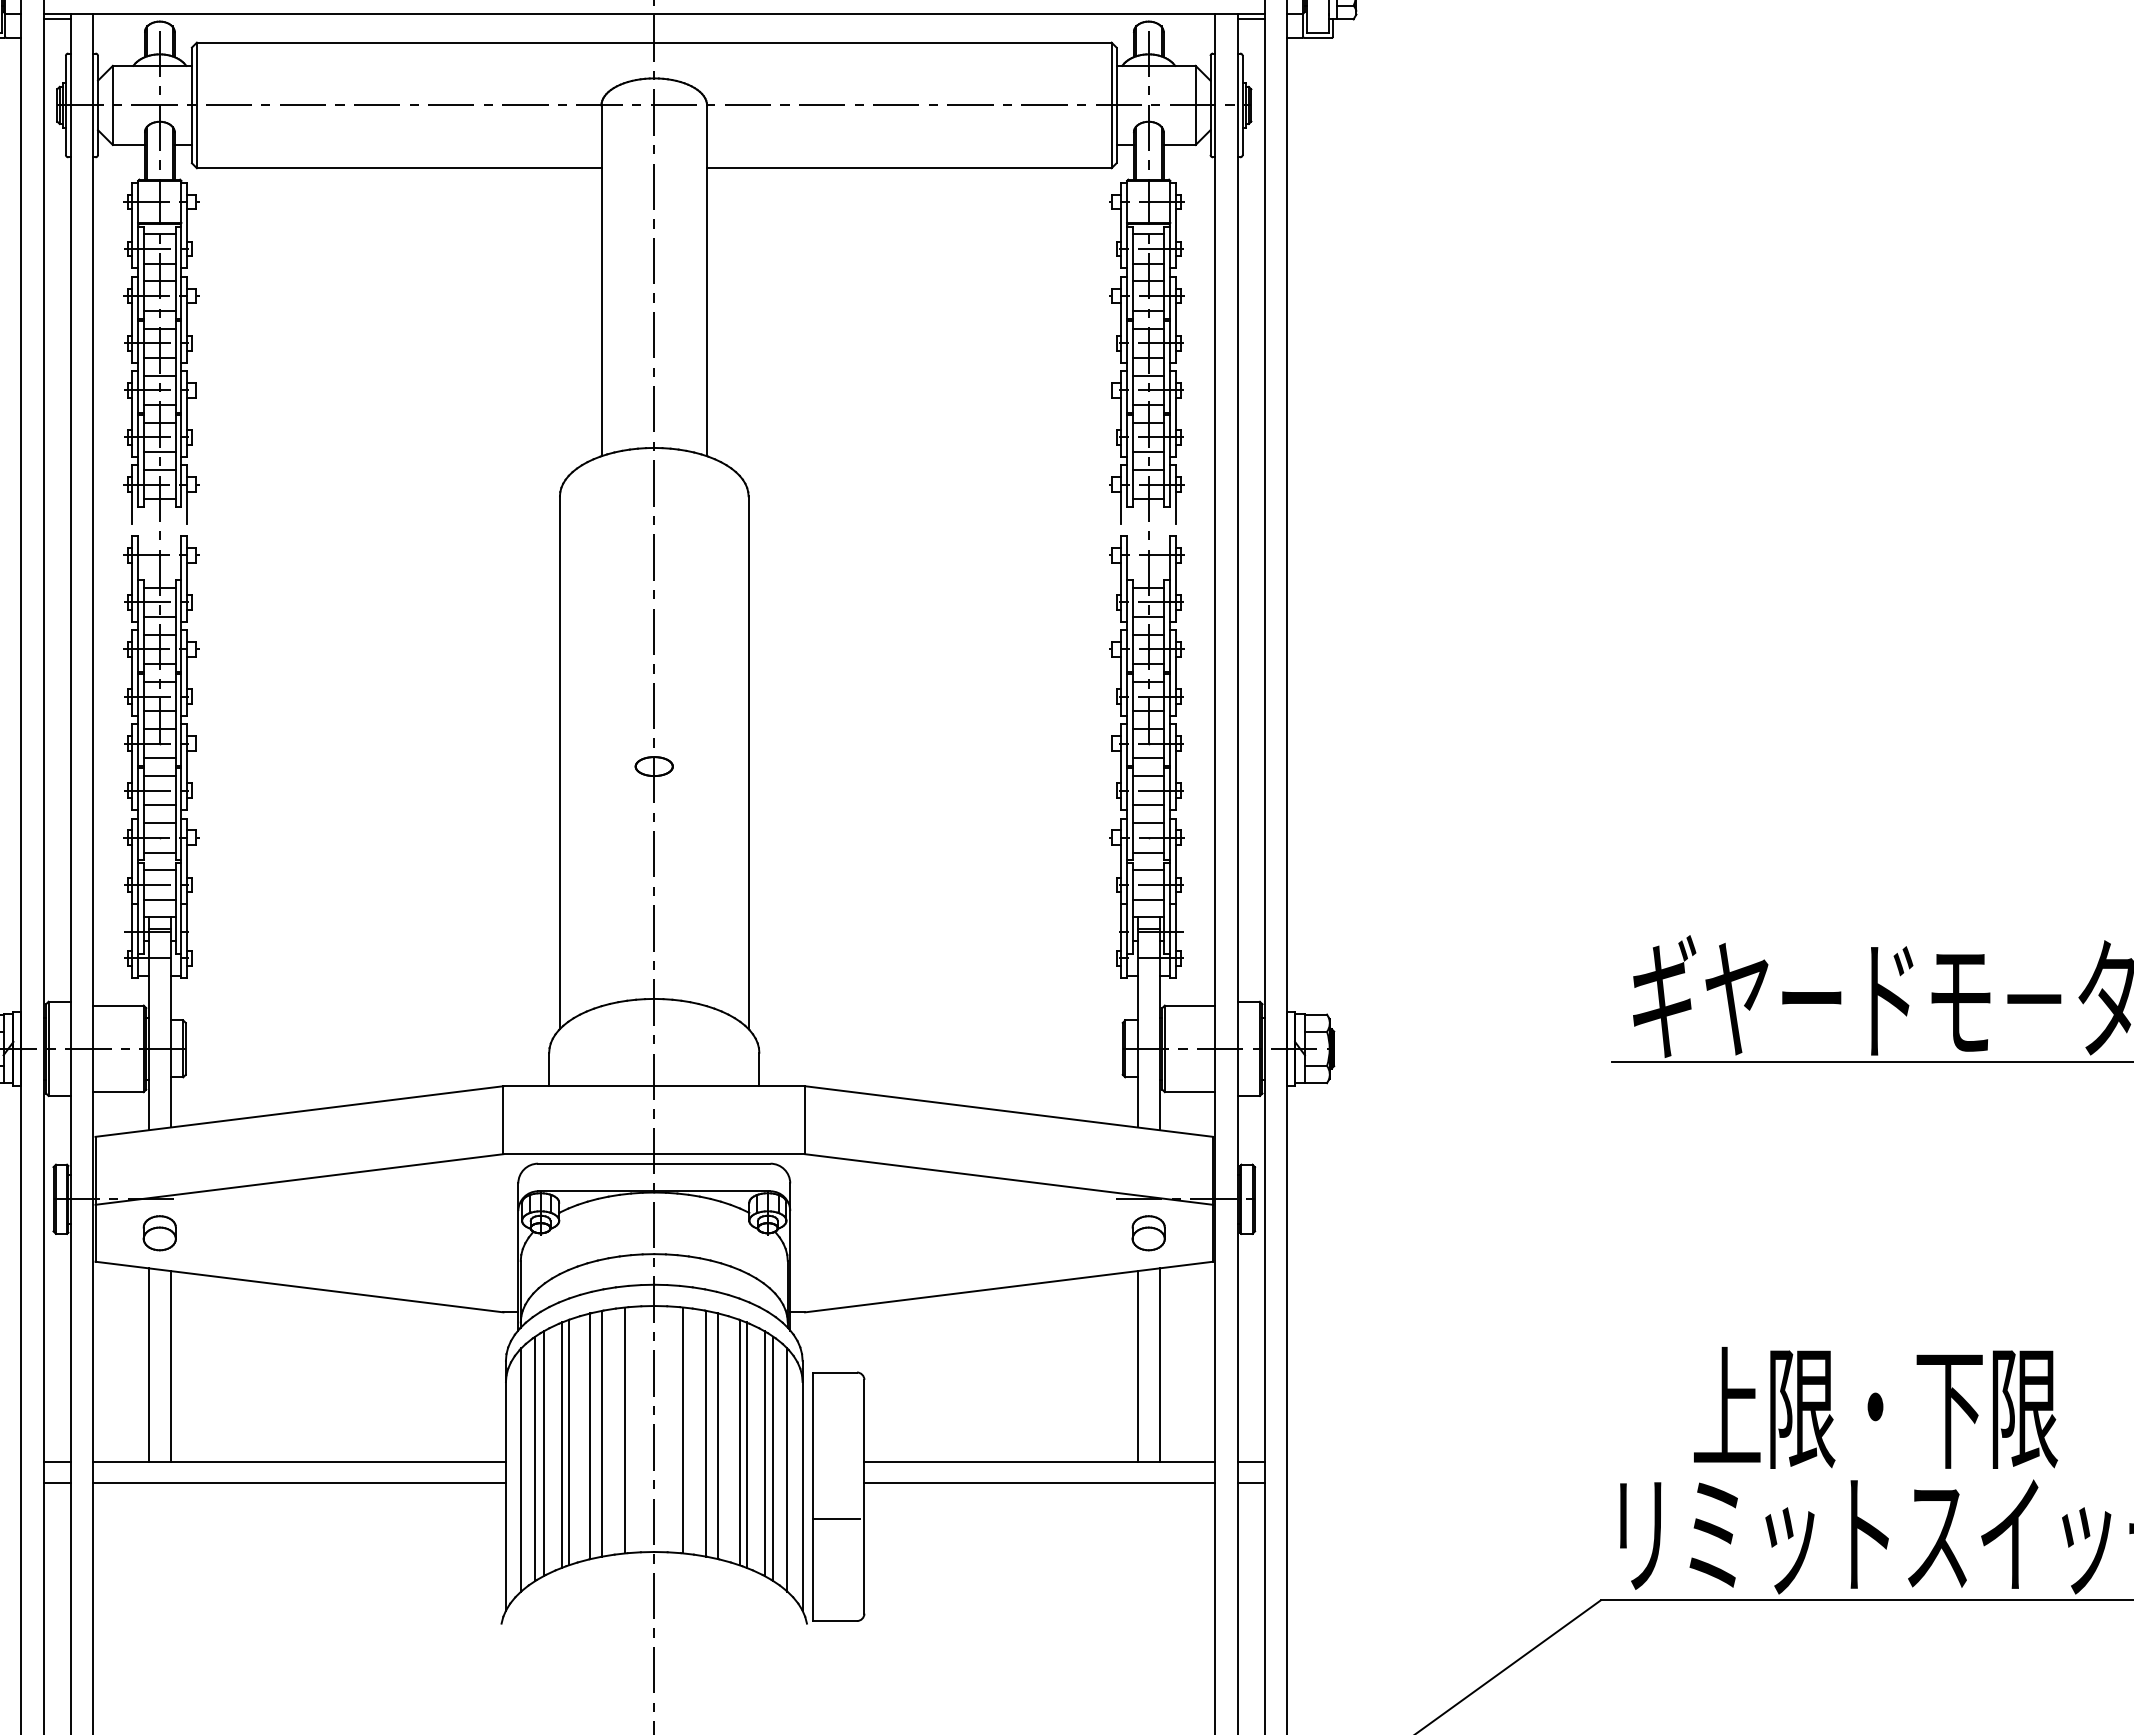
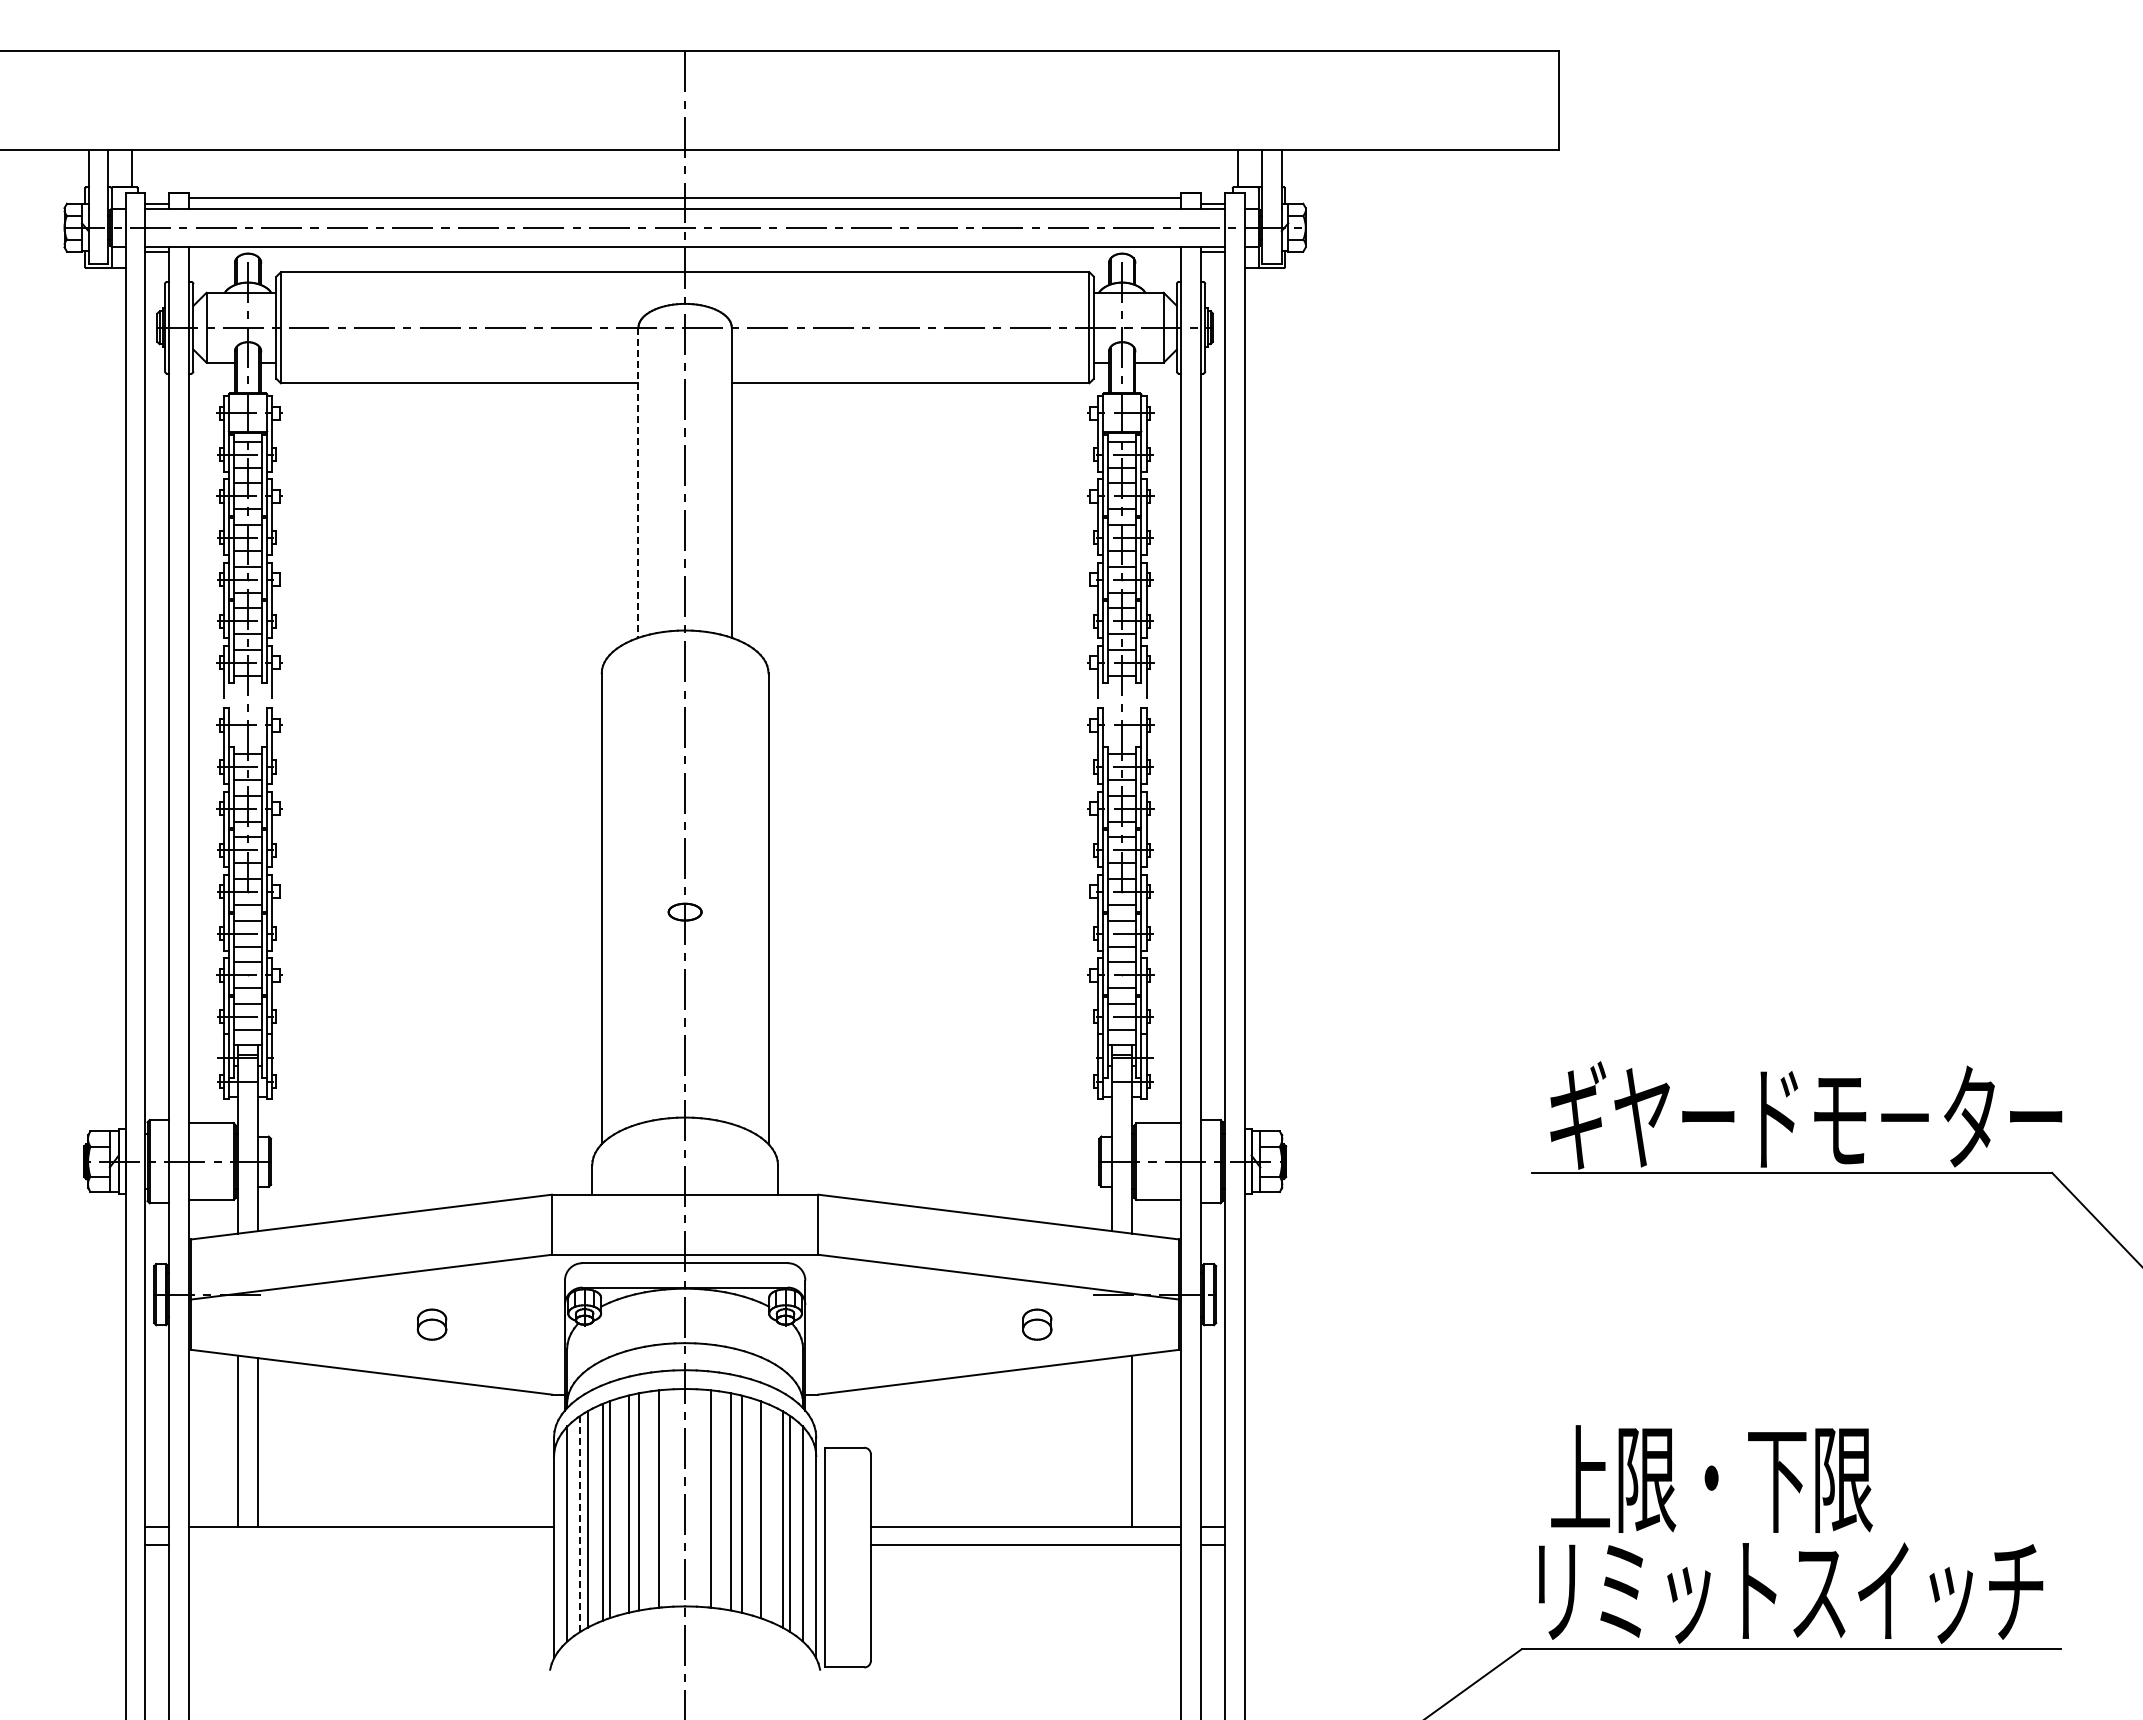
line: (601, 281) -> (638, 483), solid -> dashed
part: (159, 1233) -> (431, 1324), moved
part: (1149, 1233) -> (1037, 1324), moved
line: (1137, 1366) -> (1112, 1442), removed
text: (1875, 1407) -> (1711, 1478), moved
line: (746, 1444) -> (766, 1511), removed
line: (535, 1458) -> (580, 1523), solid -> dashed
line: (299, 1483) -> (371, 1545), removed
line: (836, 1519) -> (846, 1577), removed

